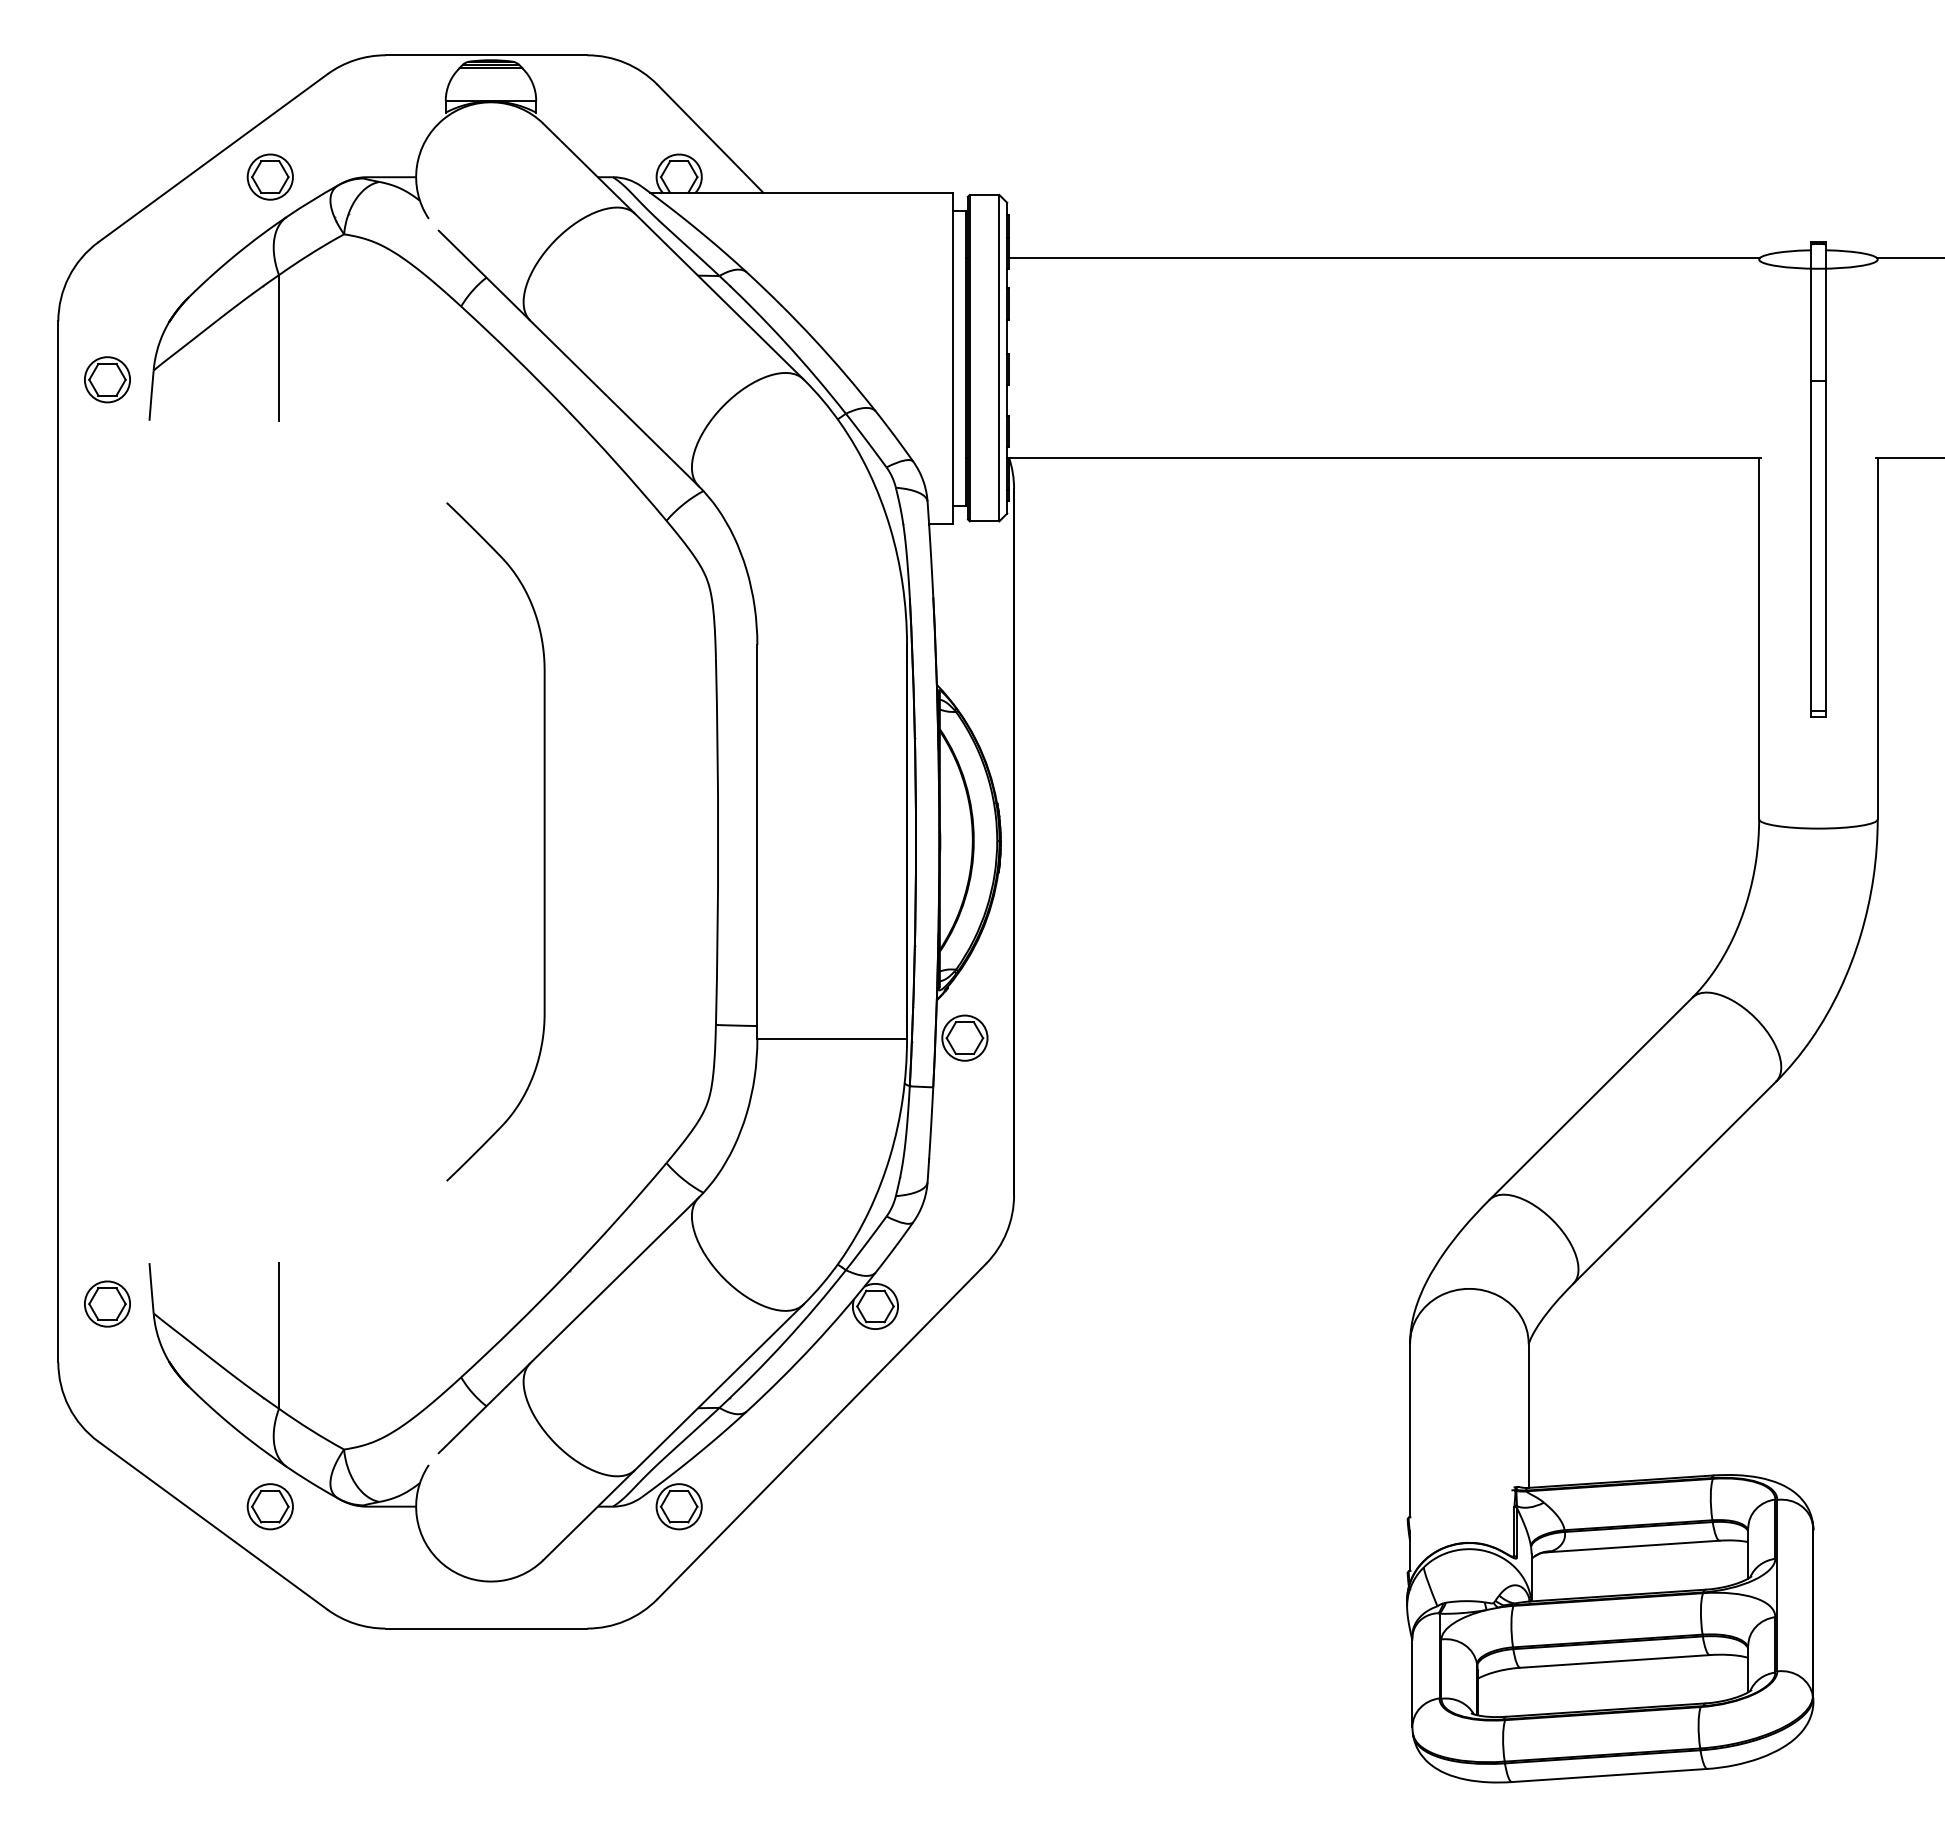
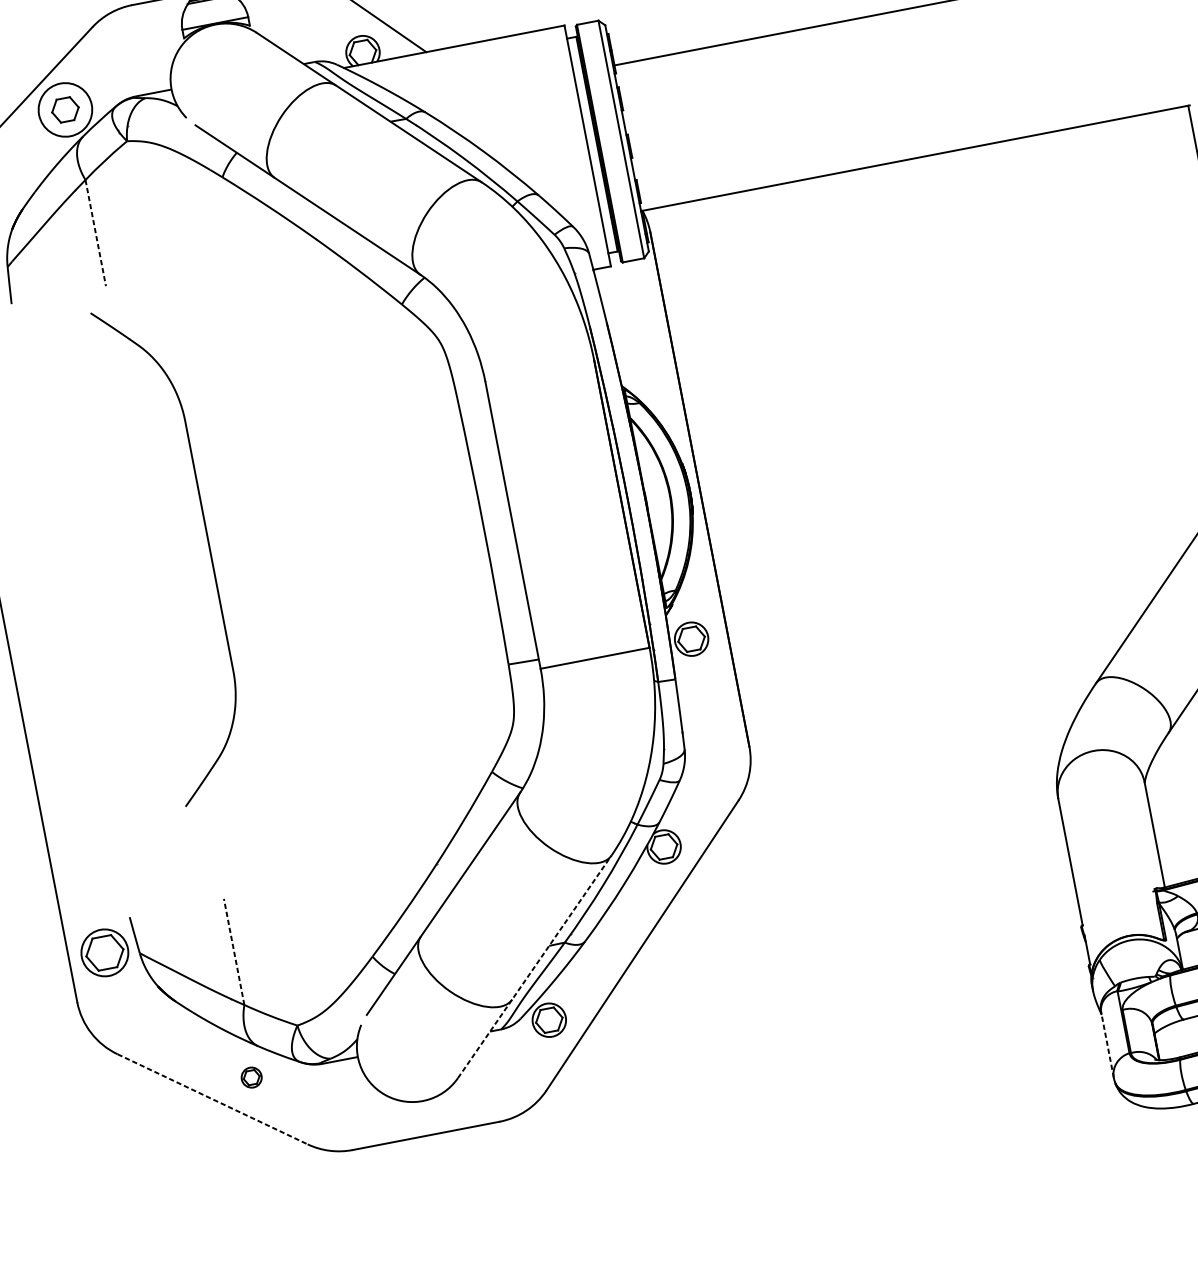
circle: (269, 176) -> (64, 109), size x1.6
line: (279, 348) -> (96, 233), solid -> dashed
curve: (543, 841) -> (208, 546), moved
part: (107, 1303) -> (104, 952), size x1.4
line: (279, 1335) -> (234, 951), solid -> dashed
line: (673, 1431) -> (534, 966), solid -> dashed
part: (269, 1506) -> (251, 1077), size x0.6
line: (212, 1525) -> (212, 1099), solid -> dashed
line: (1412, 1682) -> (1107, 1045), solid -> dashed

